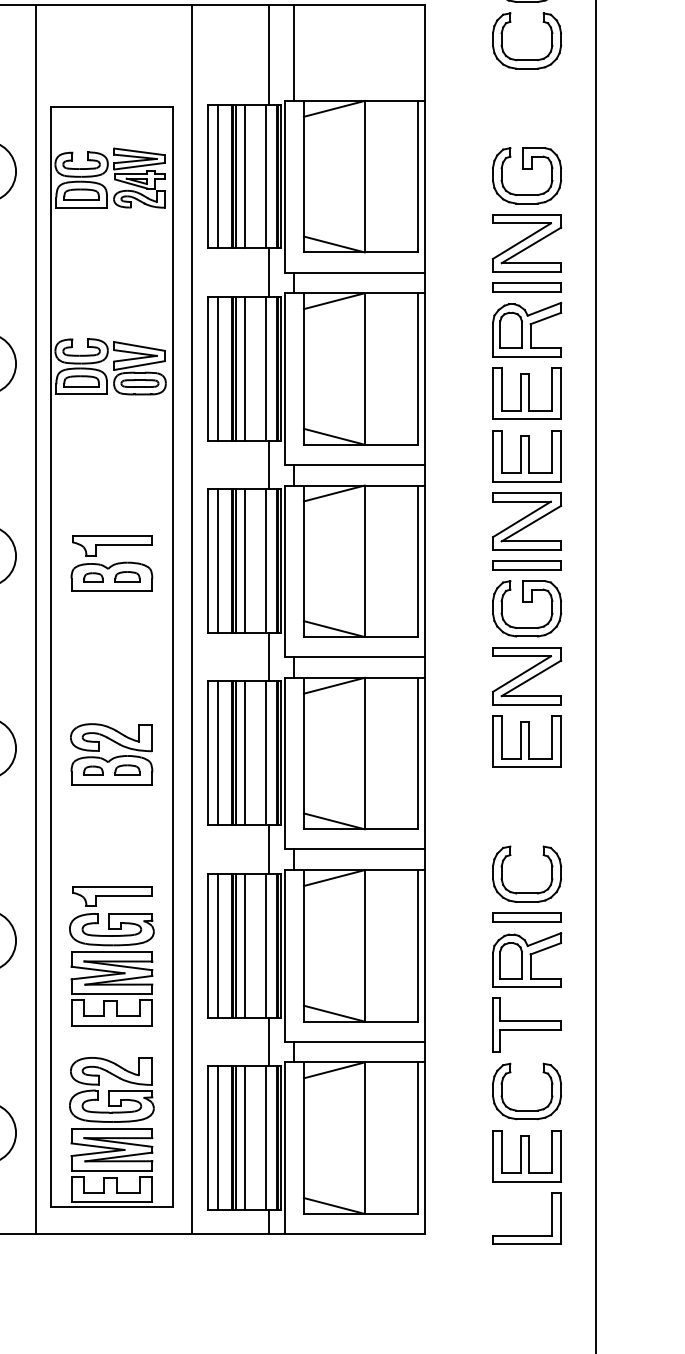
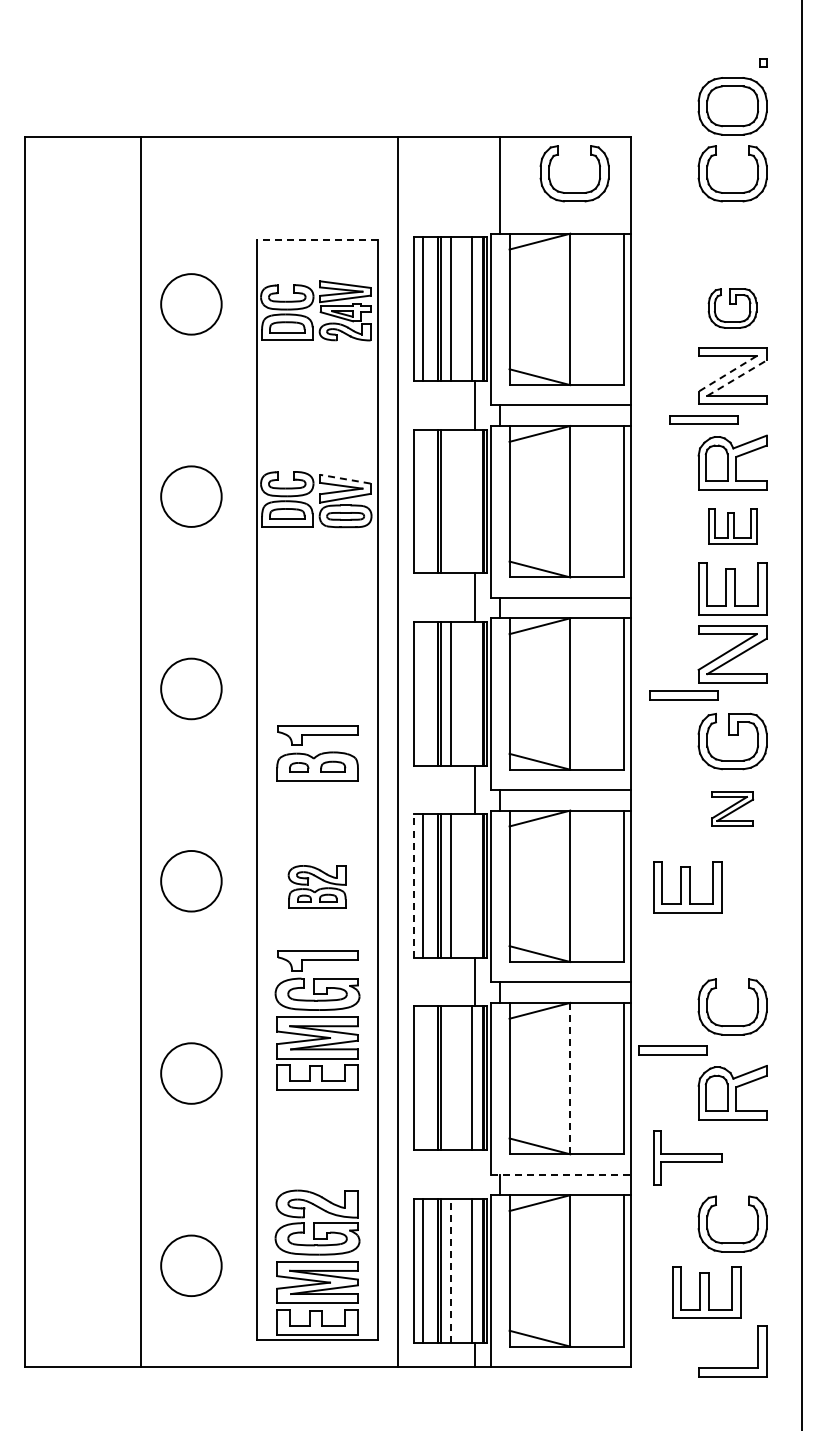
line: (268, 54) -> (474, 187), removed
part: (368, 59) -> (574, 192), added
line: (111, 106) -> (317, 239), solid -> dashed
part: (526, 175) -> (732, 308), size x0.7
line: (521, 240) -> (727, 373), solid -> dashed
line: (531, 245) -> (737, 378), solid -> dashed
part: (526, 286) -> (703, 419), moved
line: (139, 346) -> (345, 479), solid -> dashed
line: (217, 368) -> (423, 501), removed
line: (244, 368) -> (450, 501), removed
line: (265, 368) -> (471, 501), removed
part: (526, 393) -> (732, 526), size x0.7
line: (217, 560) -> (423, 693), removed
line: (265, 560) -> (471, 693), removed
part: (111, 563) -> (317, 753), moved
part: (526, 565) -> (683, 695), moved
line: (35, 618) -> (241, 751), removed
part: (526, 675) -> (732, 808), size x0.6
part: (526, 741) -> (687, 887), moved
line: (265, 752) -> (471, 885), removed
part: (110, 753) -> (316, 886), size x0.7
line: (208, 753) -> (414, 886), solid -> dashed
part: (526, 917) -> (672, 1050), moved
line: (217, 945) -> (423, 1078), removed
line: (244, 945) -> (450, 1078), removed
line: (364, 945) -> (570, 1078), solid -> dashed
part: (111, 955) -> (317, 1020), moved
part: (526, 1024) -> (687, 1157), moved
line: (268, 1041) -> (474, 1174), removed
line: (354, 1041) -> (560, 1174), solid -> dashed
line: (244, 1137) -> (450, 1270), solid -> dashed
part: (526, 1155) -> (706, 1292), moved

